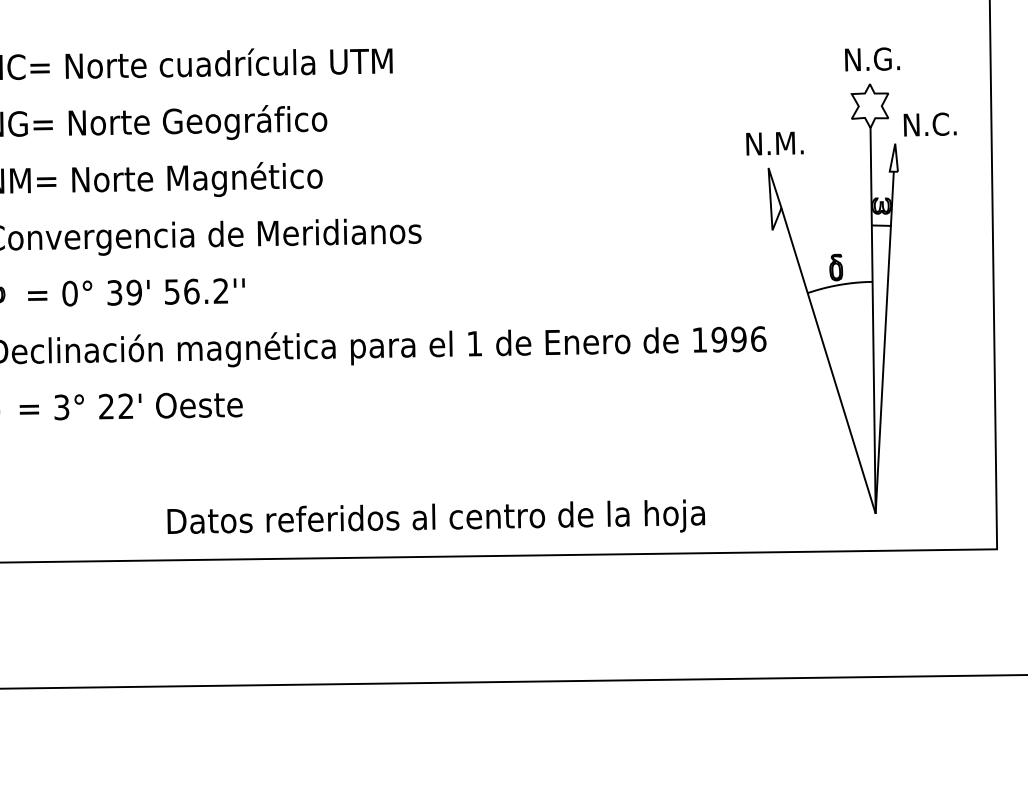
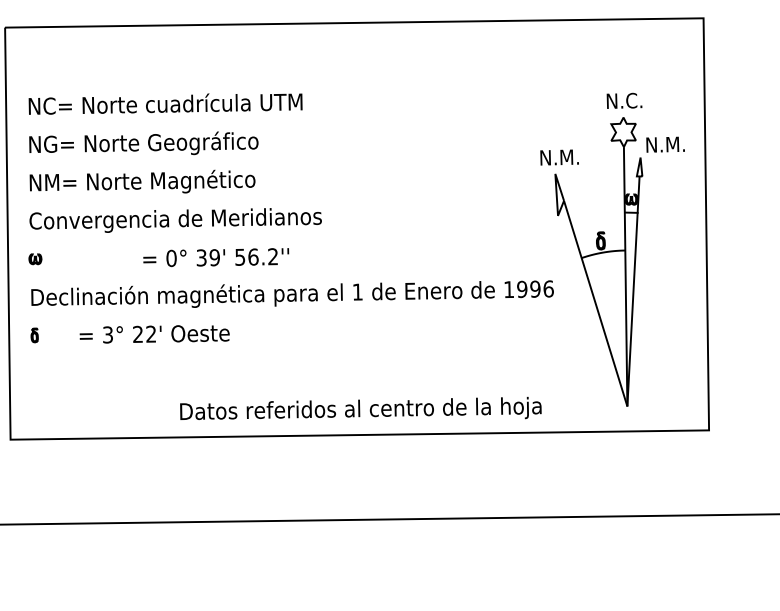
text: (892, 58) -> (638, 100), N.G. -> N.C.
text: (945, 124) -> (674, 144), N.C. -> N.M.
text: (136, 292) -> (216, 257), moved
text: (130, 406) -> (154, 334), moved
text: (435, 516) -> (360, 408), moved

